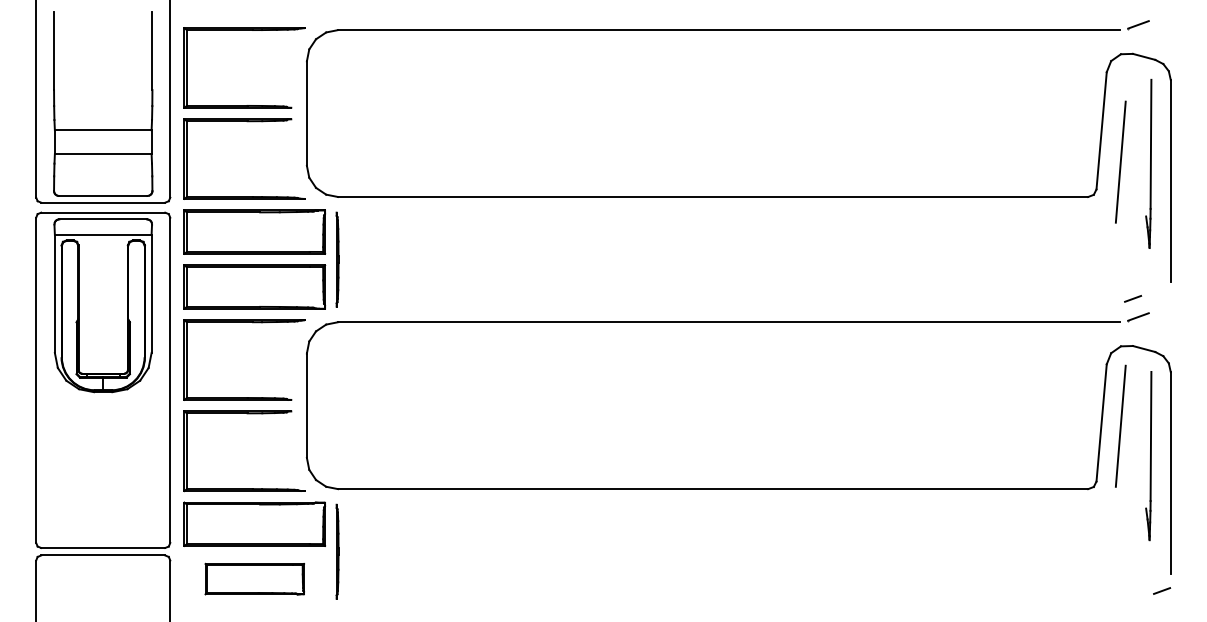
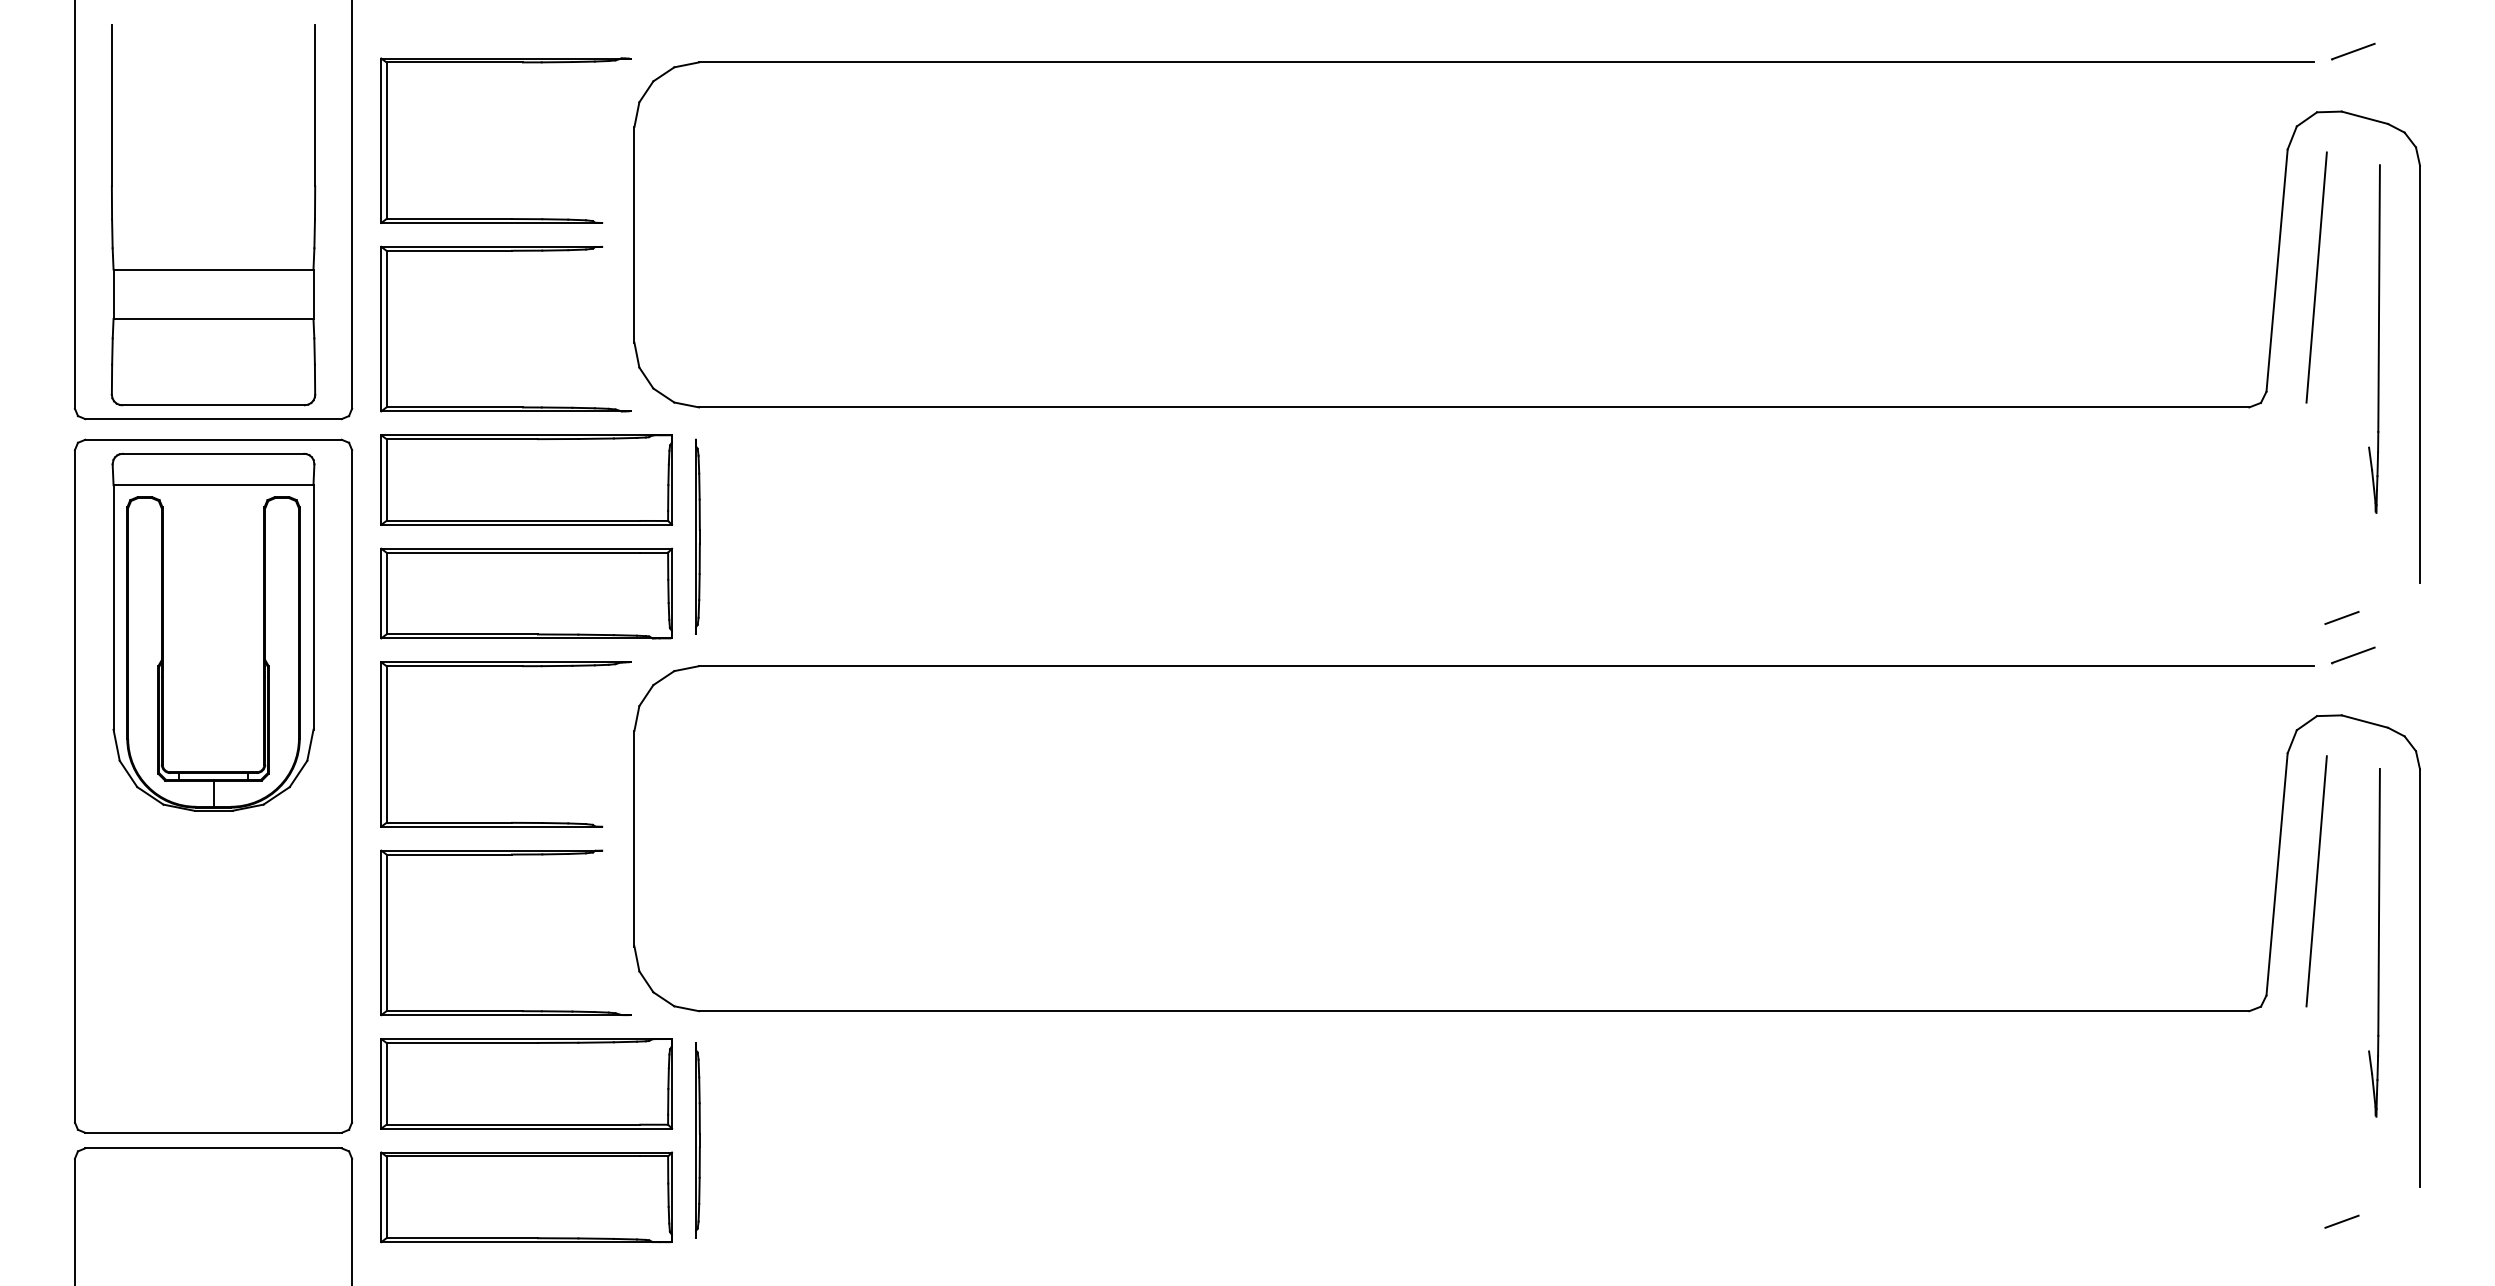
line: (1120, 161) -> (2316, 276), moved
part: (254, 578) -> (526, 1195), size x1.43
line: (1162, 590) -> (2342, 1220), moved

